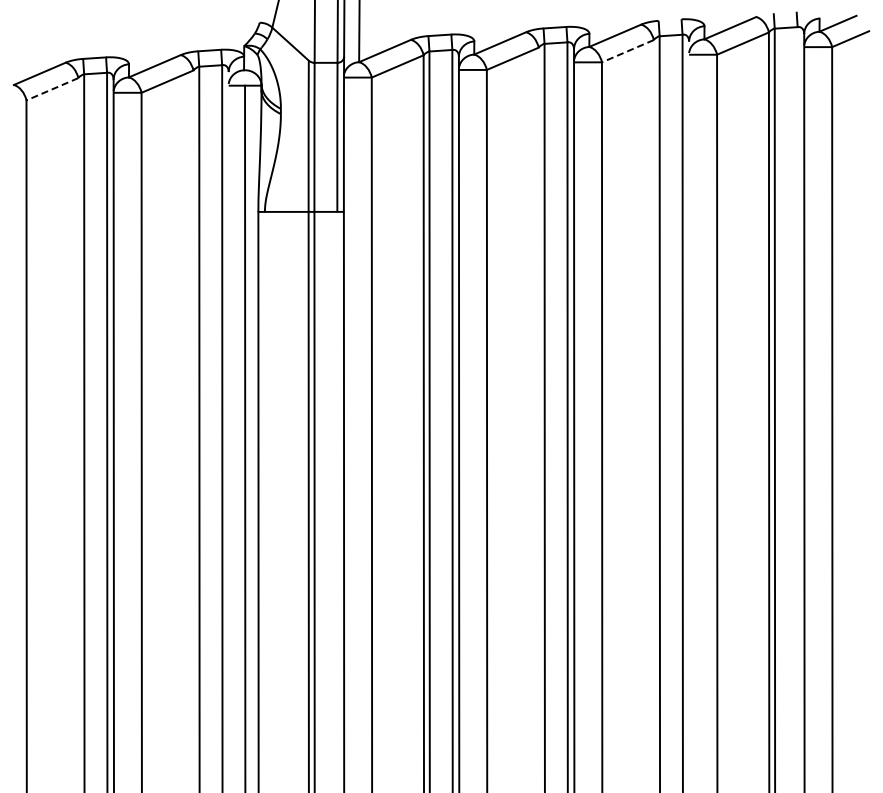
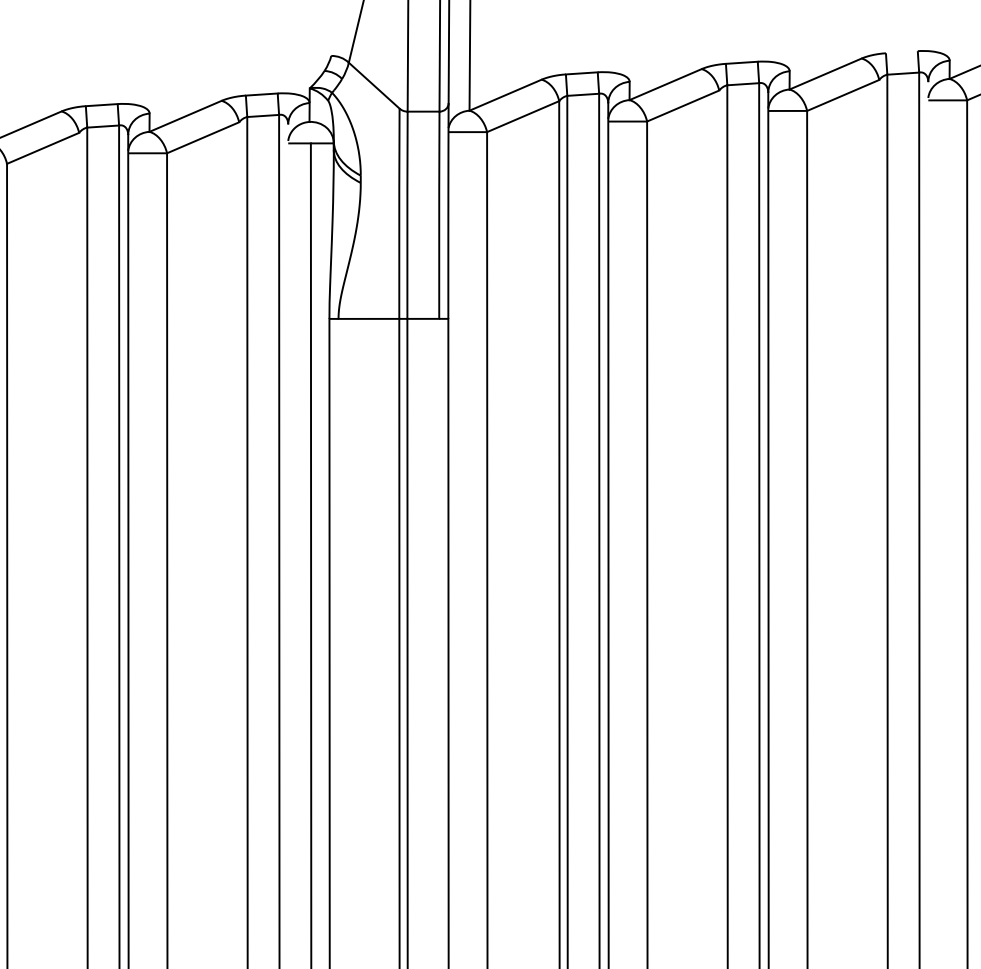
line: (627, 51) -> (842, 95), dashed -> solid
line: (51, 89) -> (41, 148), dashed -> solid

